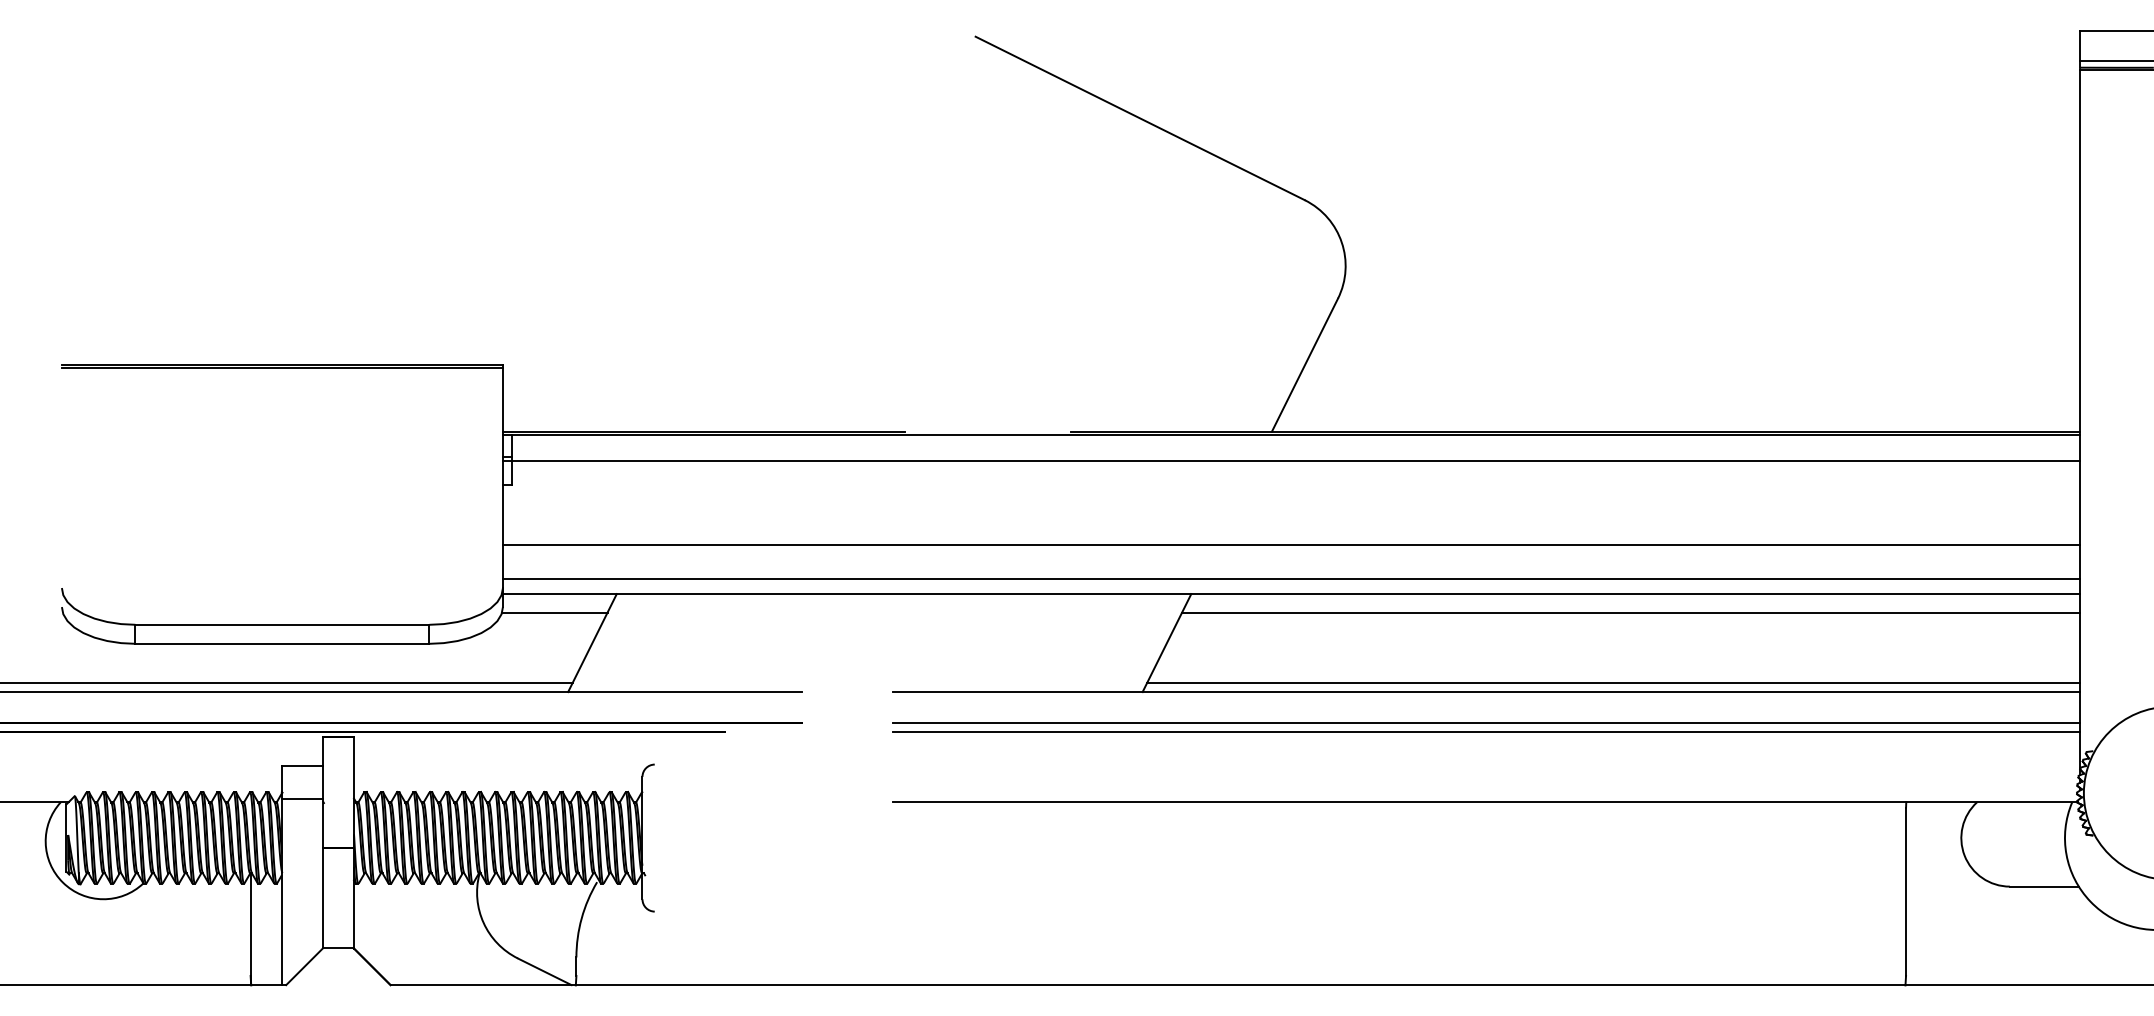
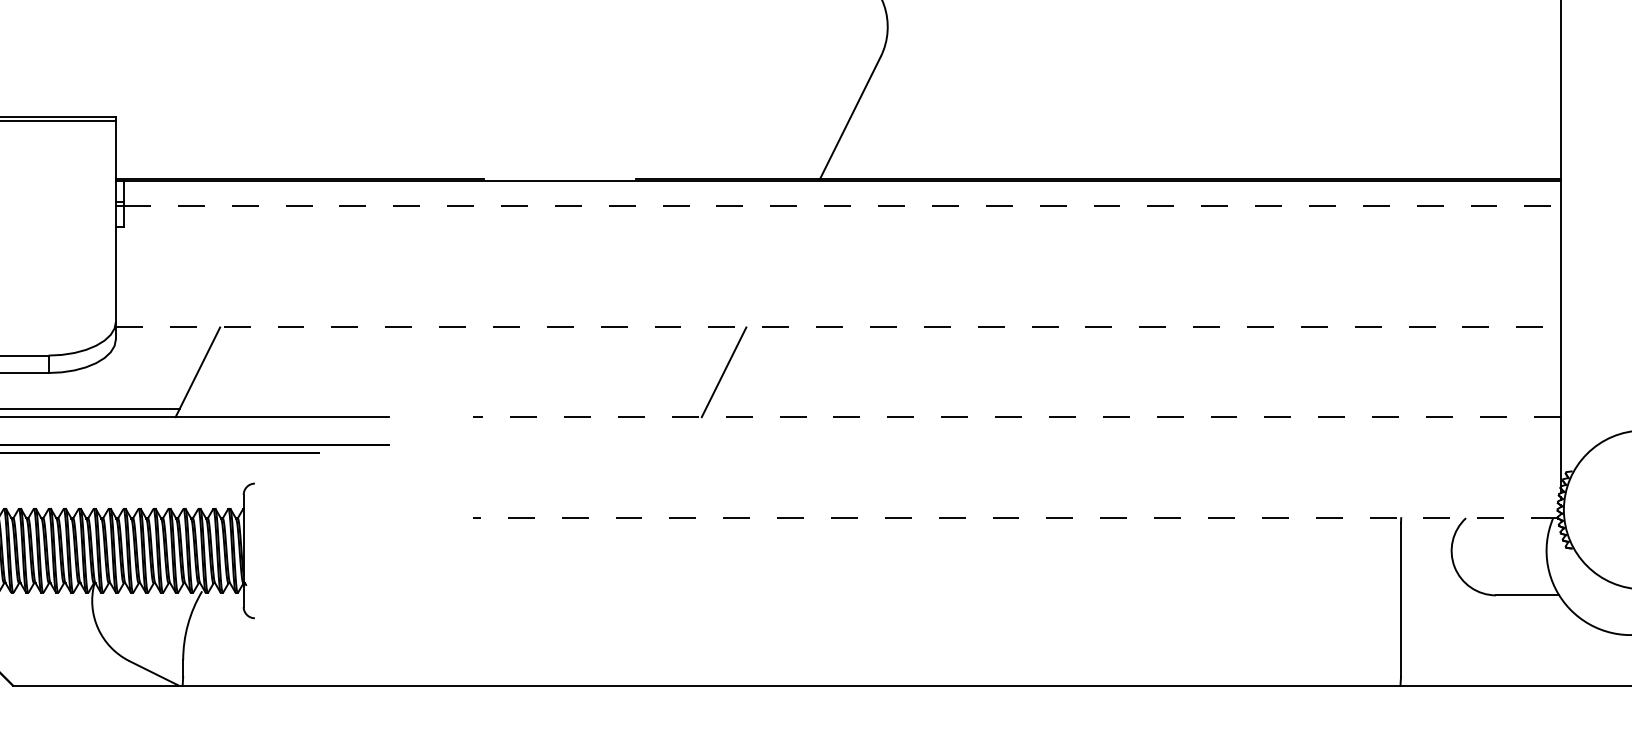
line: (1296, 461) -> (842, 206), solid -> dashed
line: (1291, 544) -> (838, 282), removed
line: (1291, 578) -> (838, 313), removed
line: (1291, 594) -> (838, 327), solid -> dashed
line: (554, 612) -> (163, 344), removed
line: (1631, 612) -> (1149, 344), removed
line: (1613, 683) -> (1133, 409), removed
line: (1486, 692) -> (1016, 417), solid -> dashed
line: (1486, 722) -> (1016, 445), removed
line: (1486, 731) -> (1016, 453), removed
line: (1484, 802) -> (1014, 518), solid -> dashed

